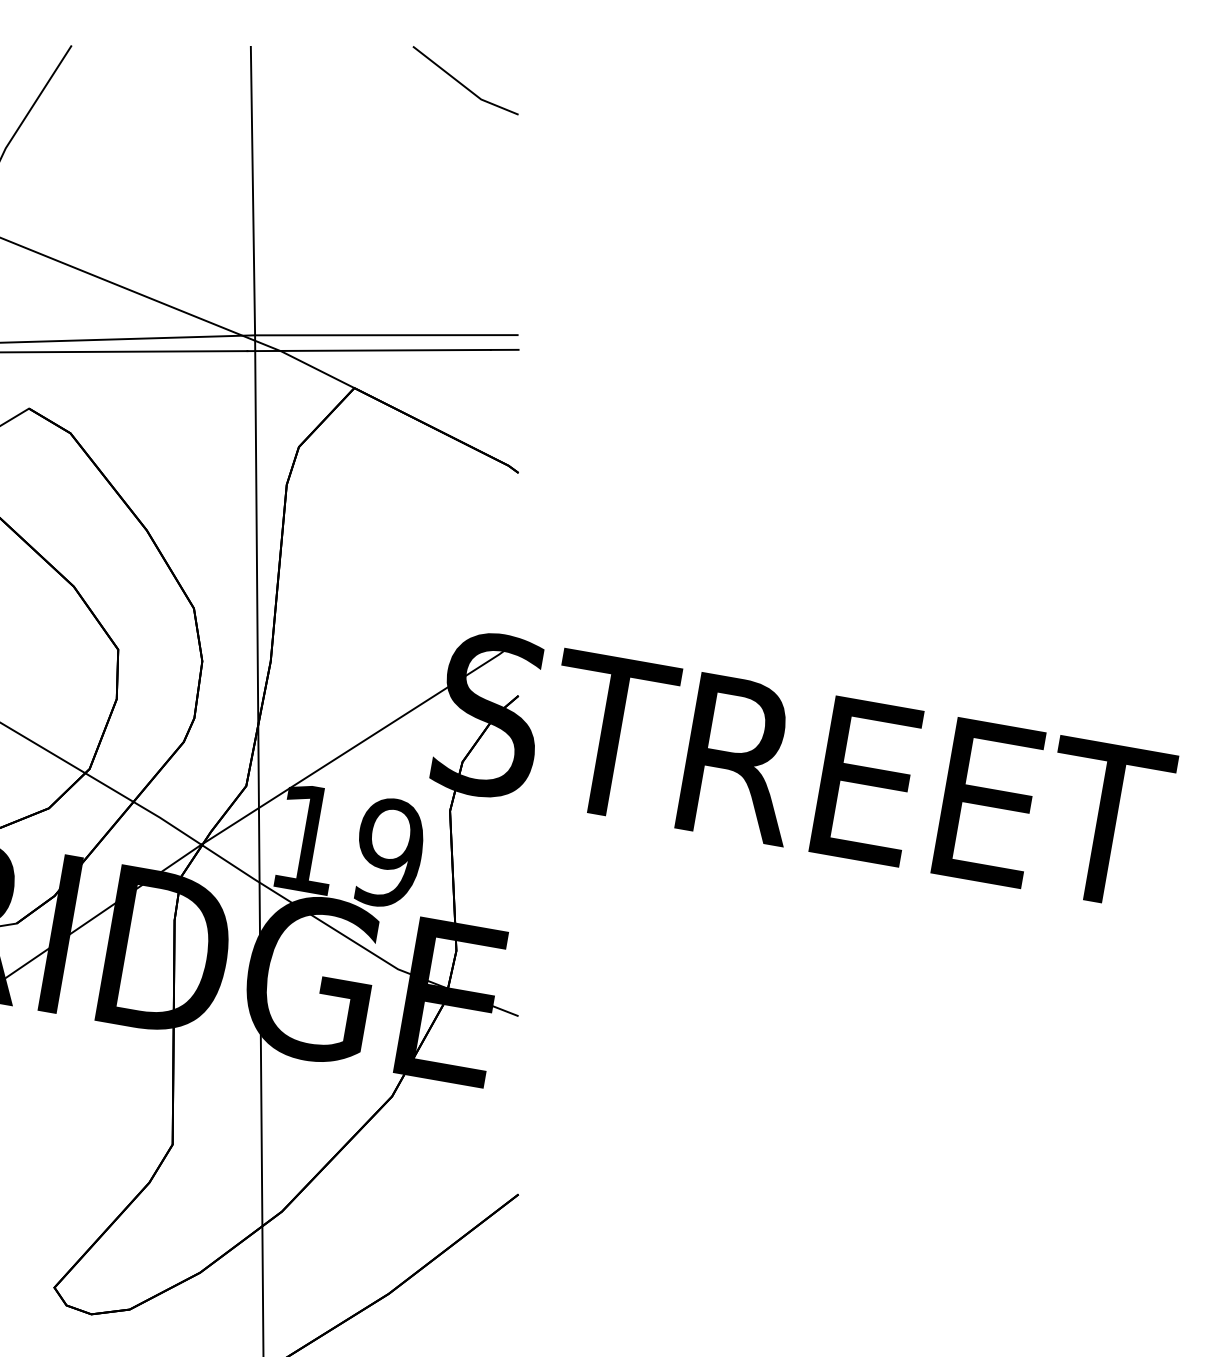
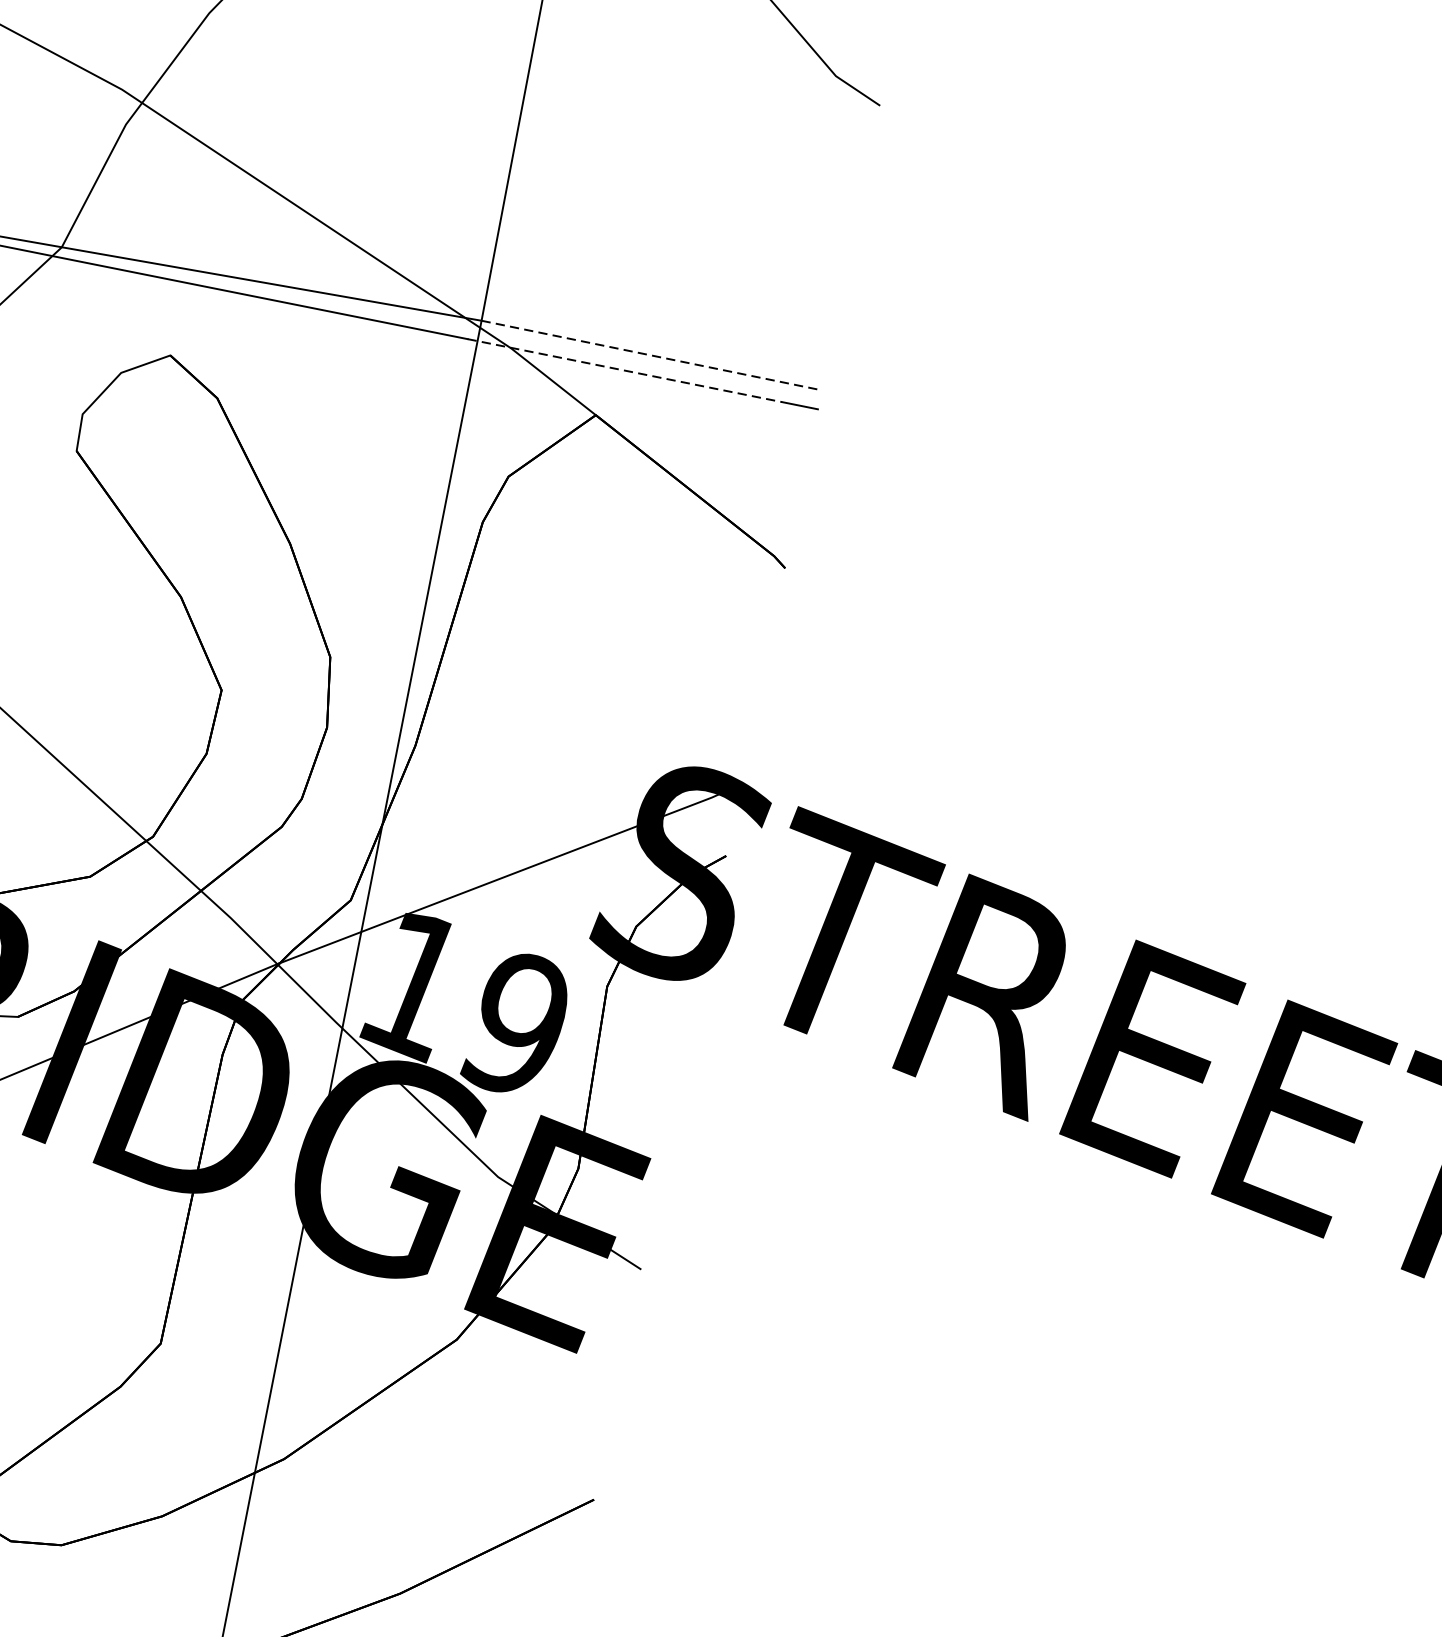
line: (386, 335) -> (651, 355), solid -> dashed
line: (369, 350) -> (625, 370), solid -> dashed

